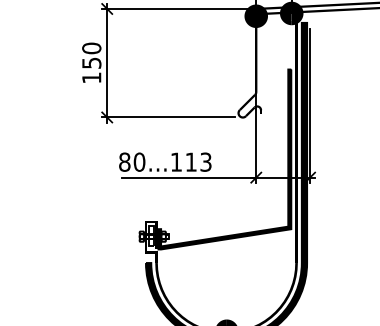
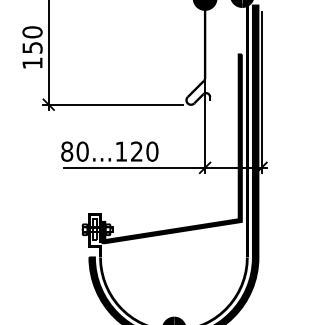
text: (198, 161) -> (144, 150), 80...113 -> 80...120

